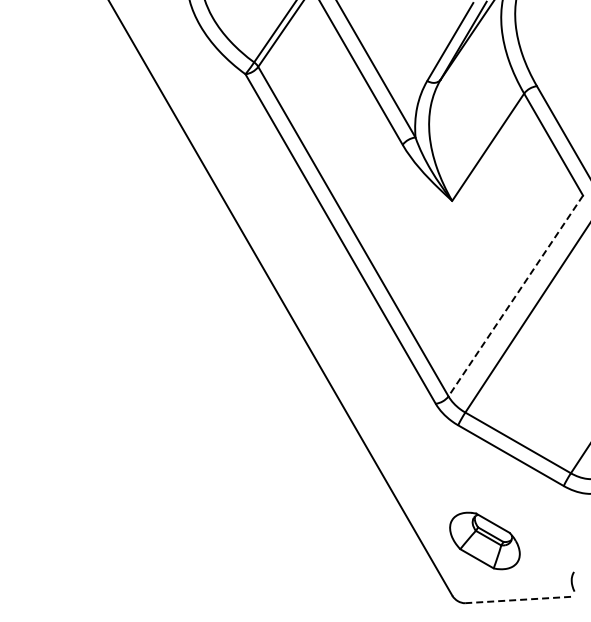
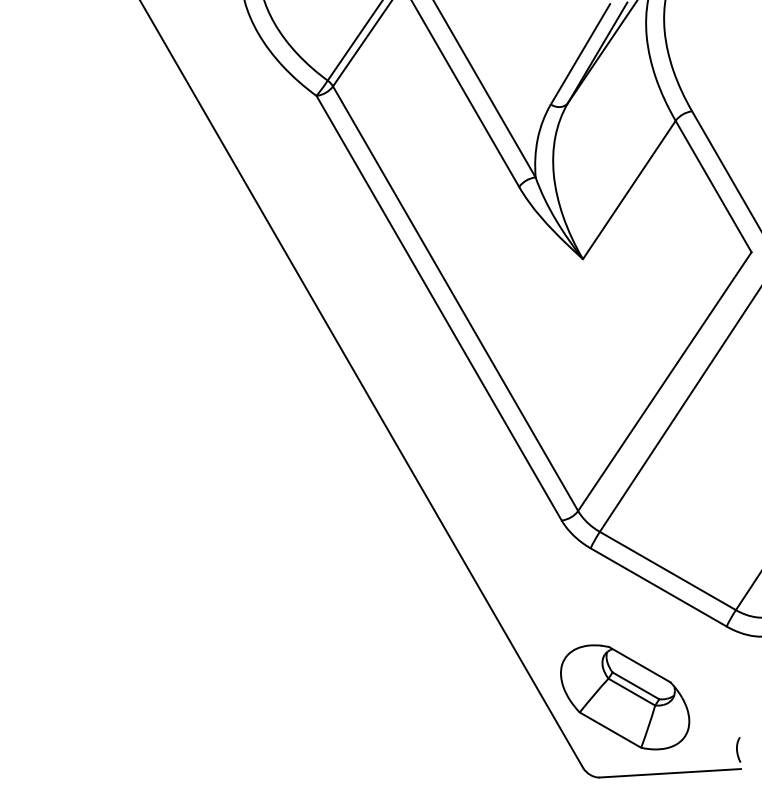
line: (515, 295) -> (664, 381), dashed -> solid
part: (484, 540) -> (624, 696), size x1.43
line: (520, 599) -> (670, 772), dashed -> solid

